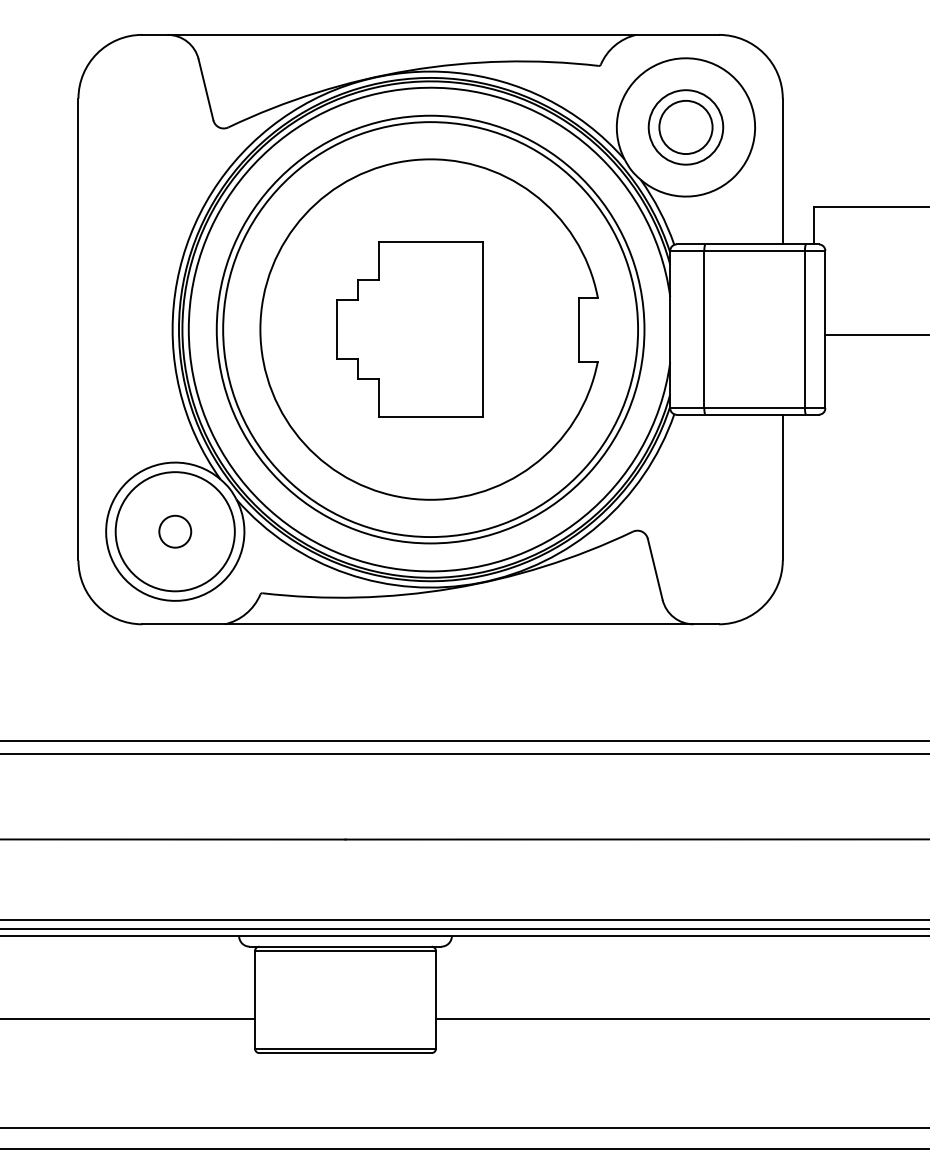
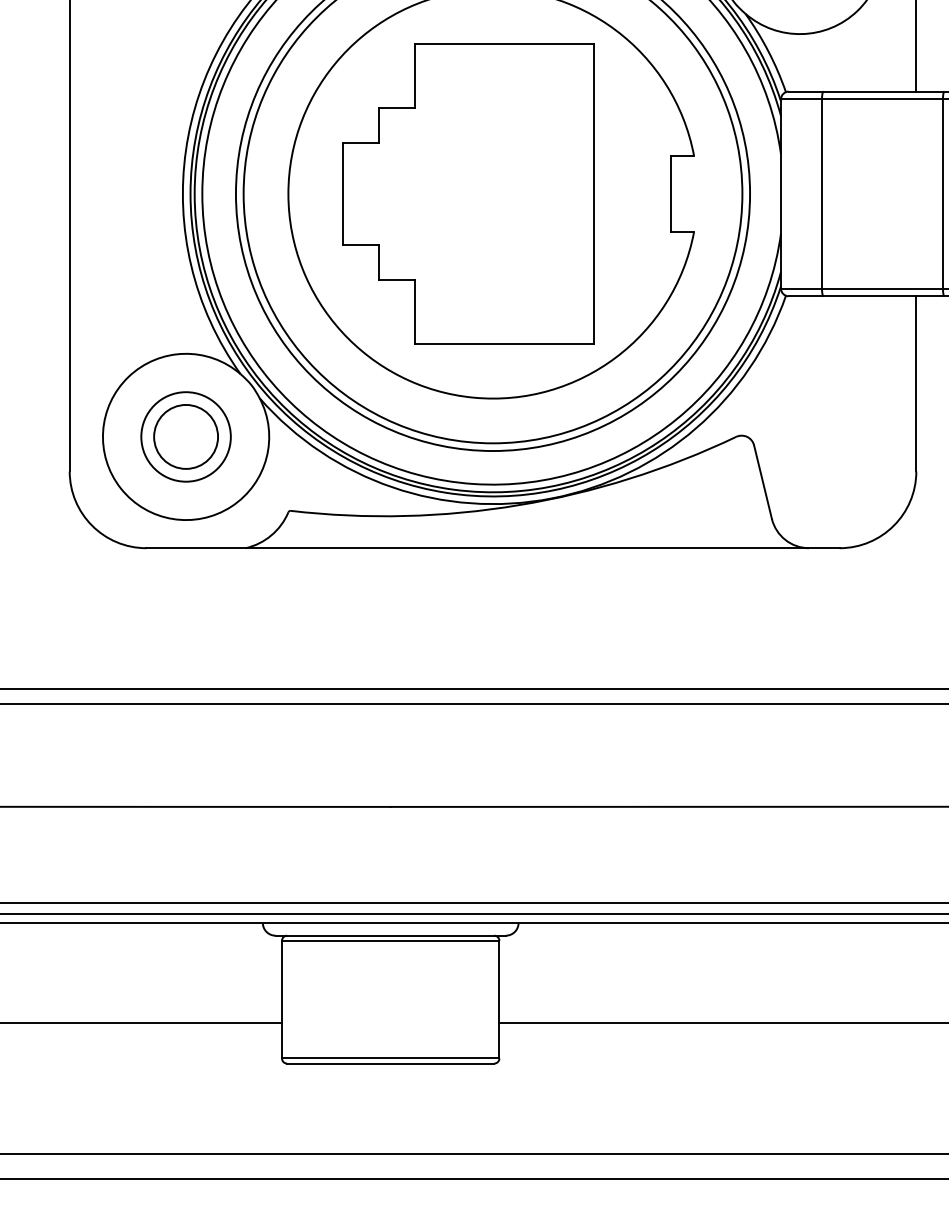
part: (410, 329) -> (468, 193), size x1.43
circle: (174, 531) -> (185, 436), size x1.67
circle: (175, 531) -> (186, 436), size x0.62

